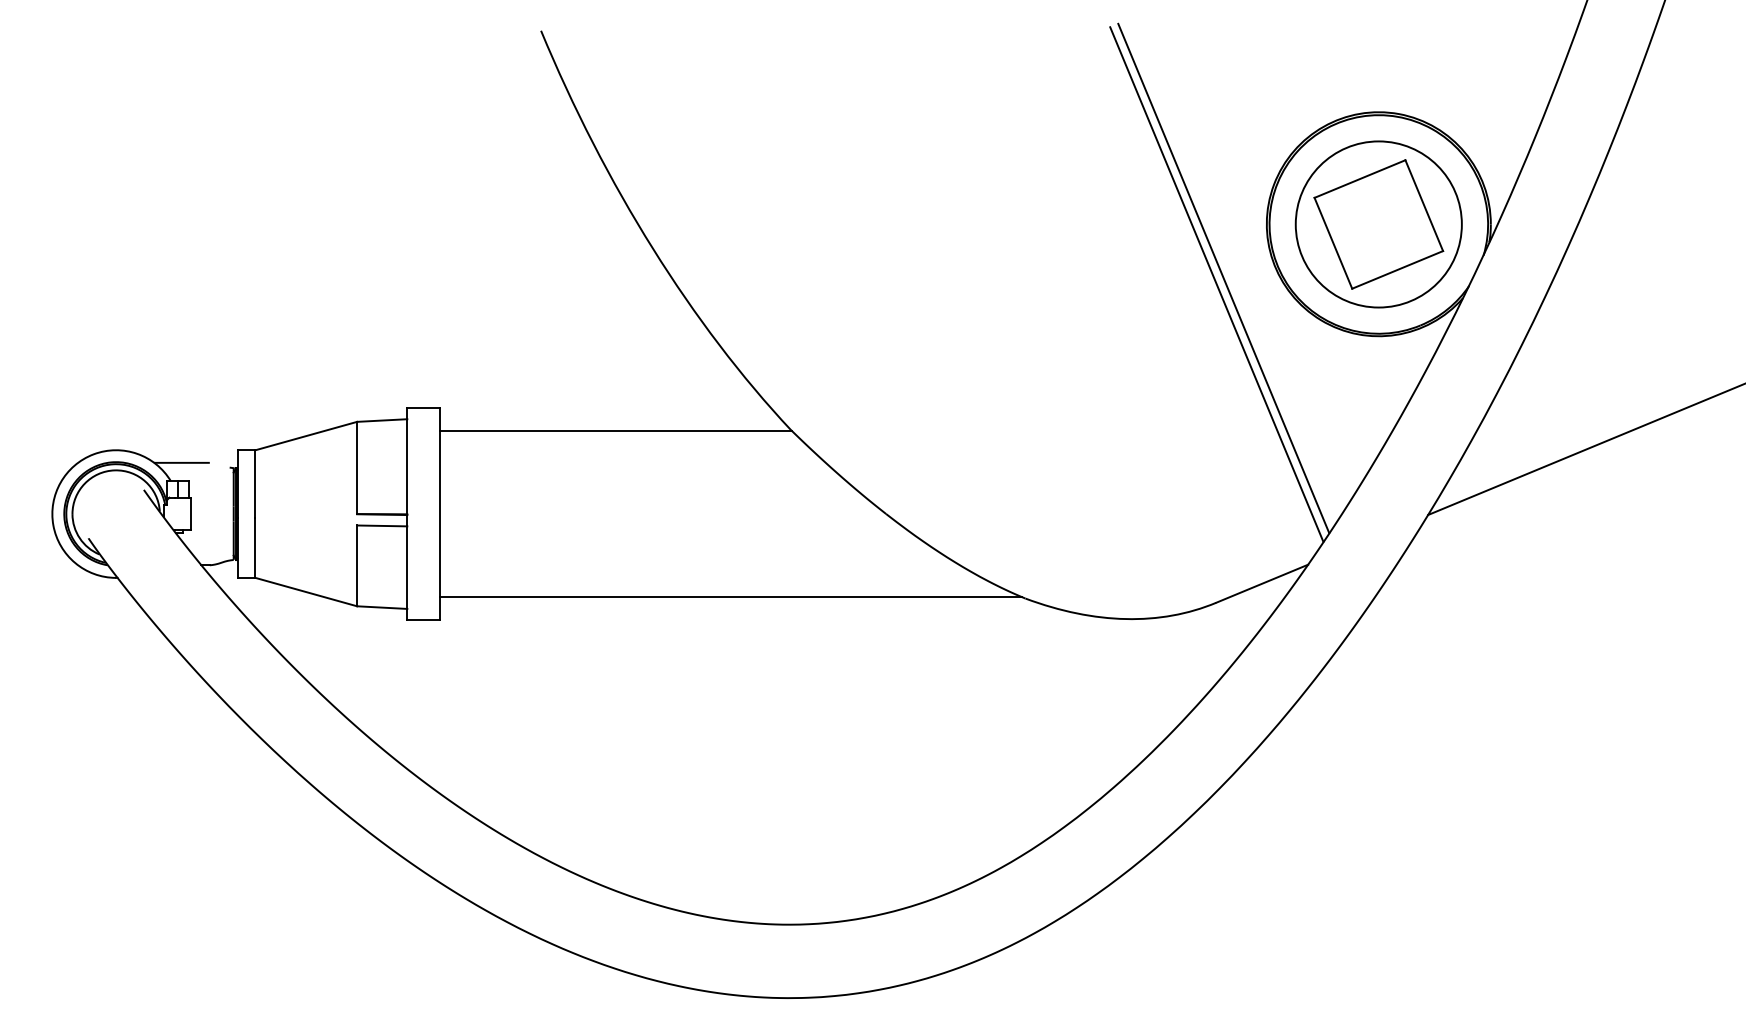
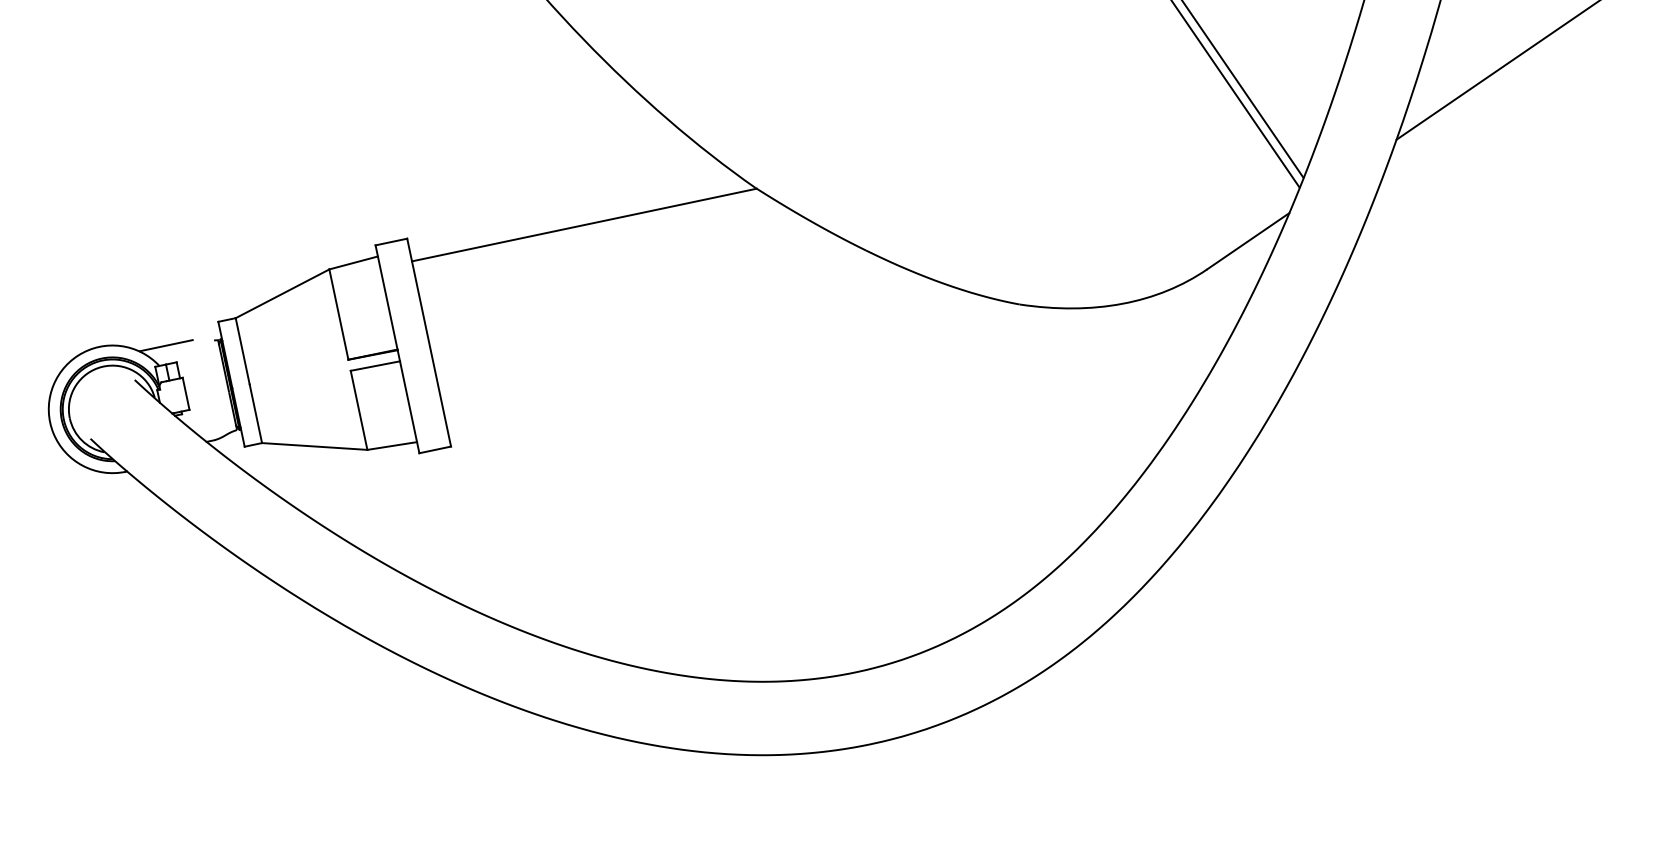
line: (730, 597) -> (730, 364), removed

